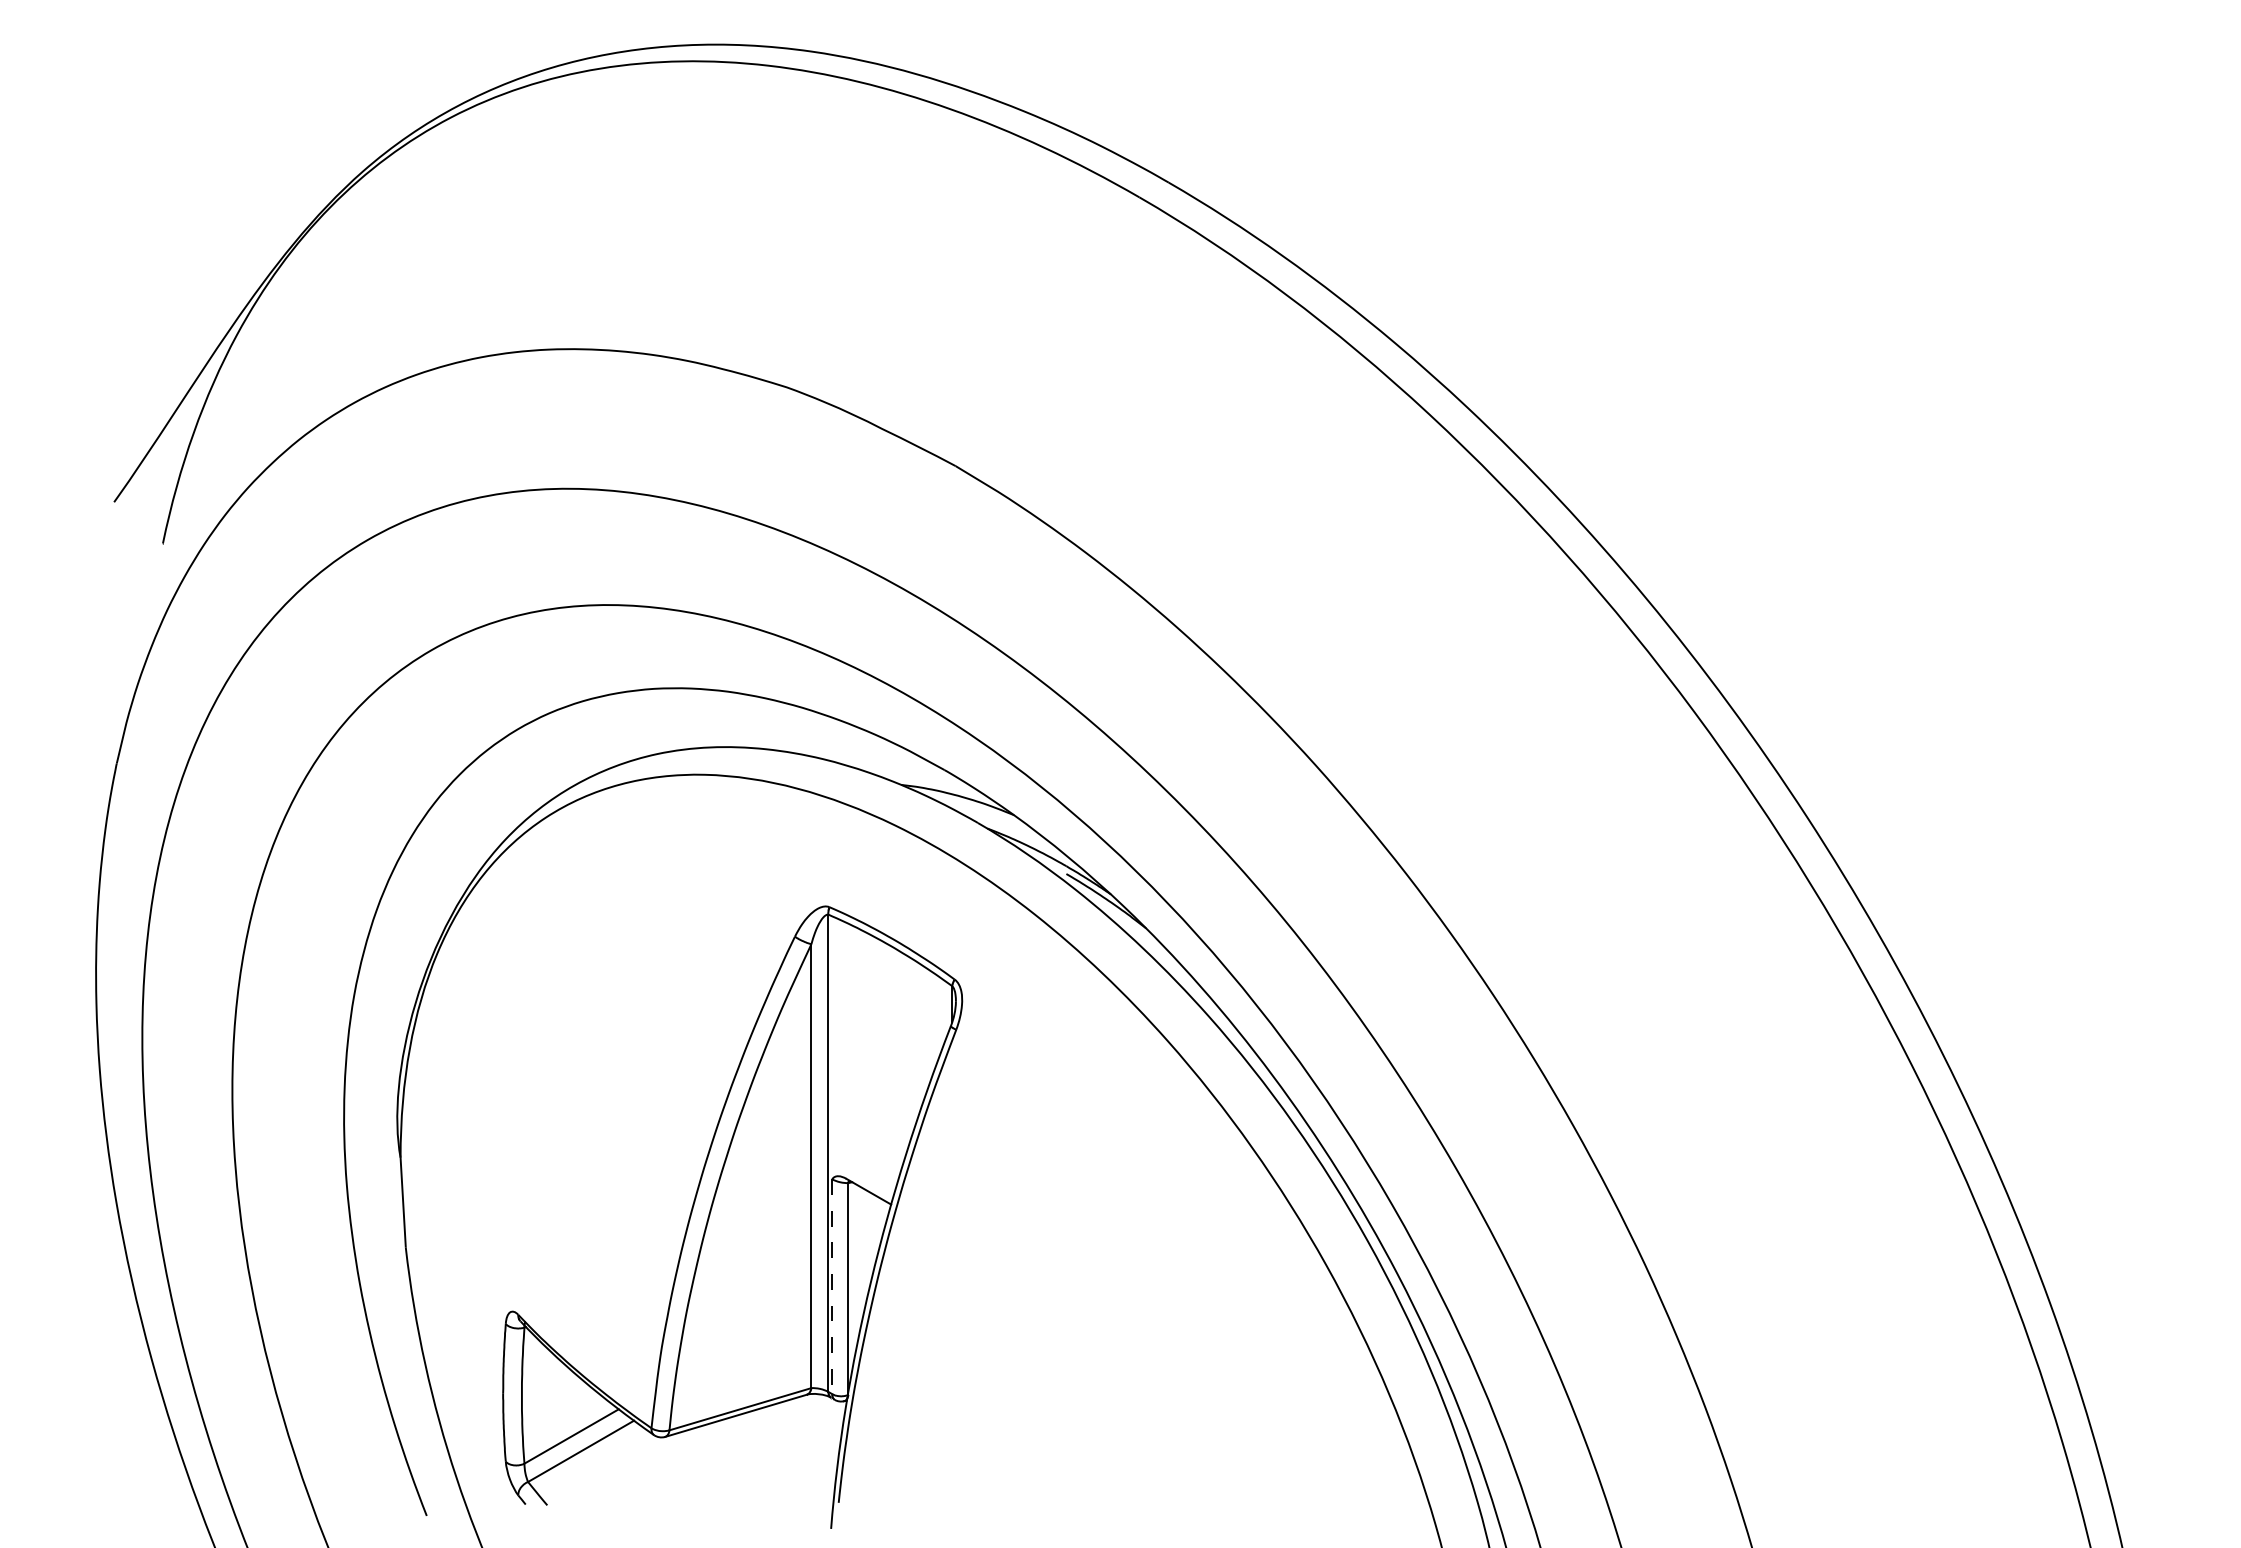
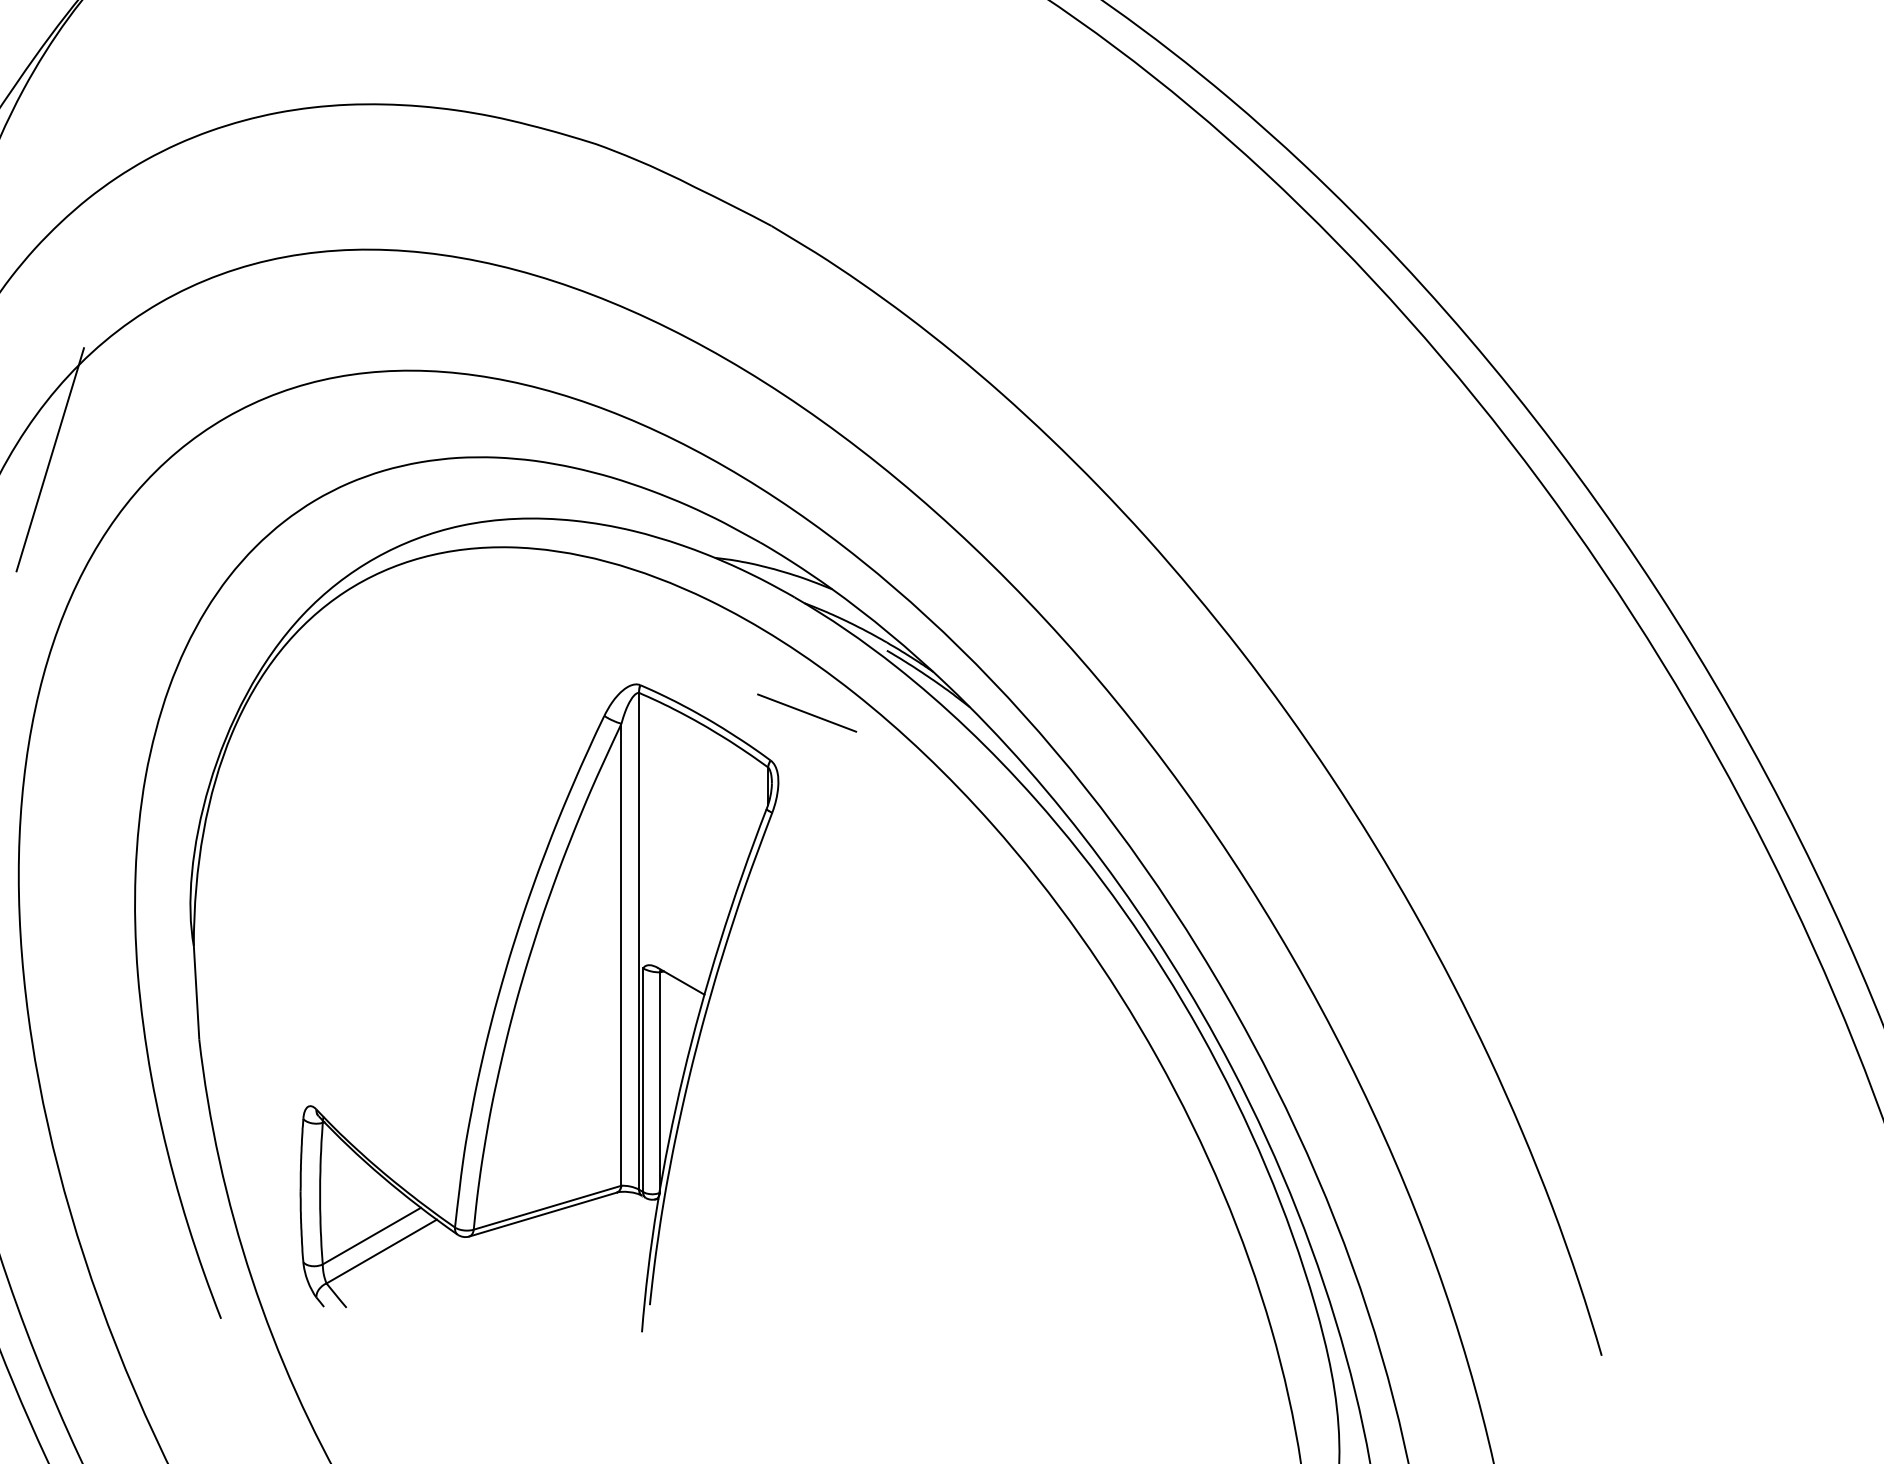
line: (262, 690) -> (50, 459), added
line: (989, 933) -> (806, 712), added
line: (832, 1287) -> (643, 1081), dashed -> solid

